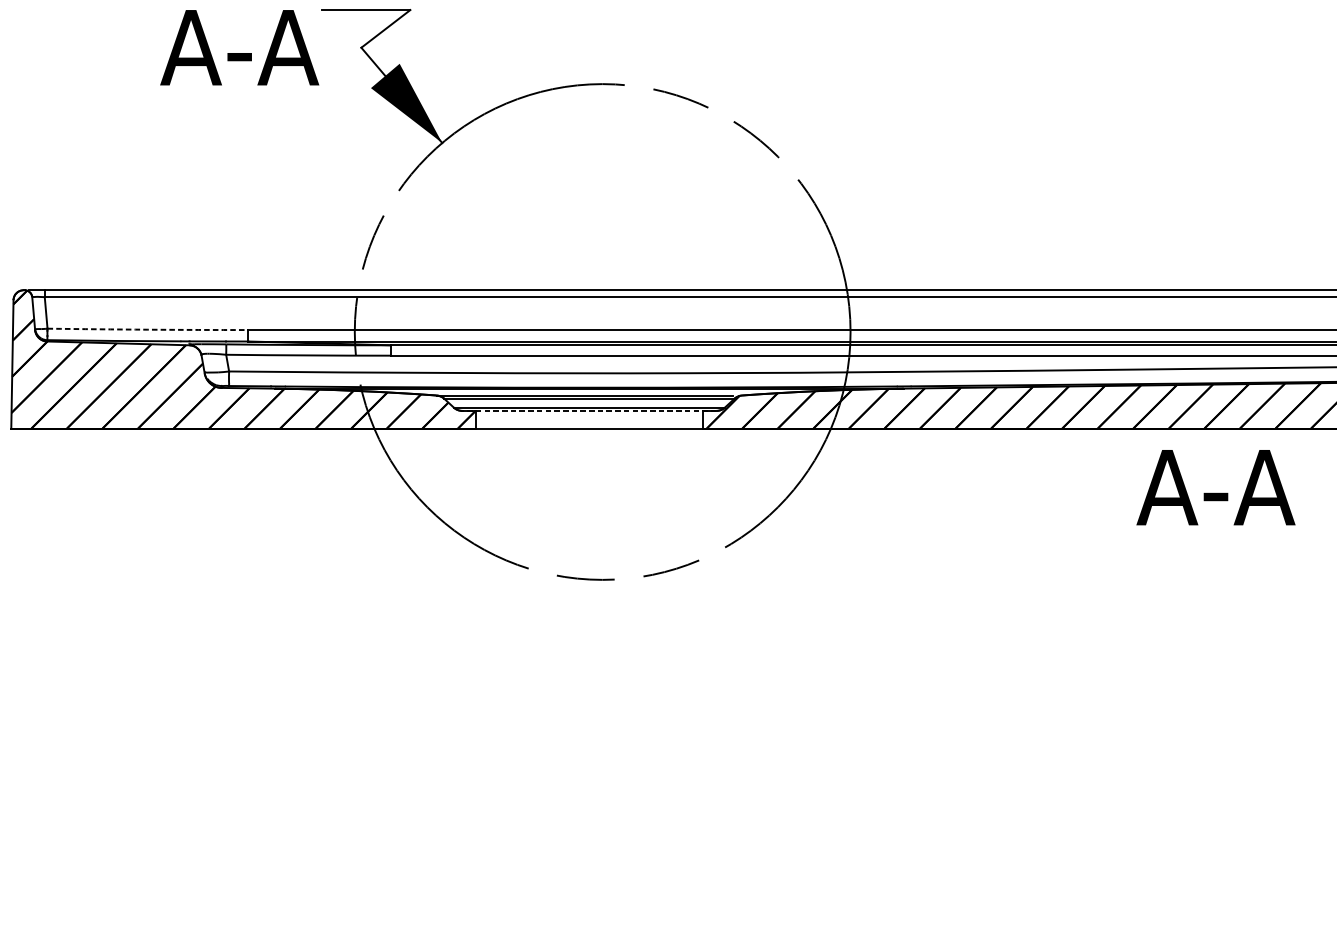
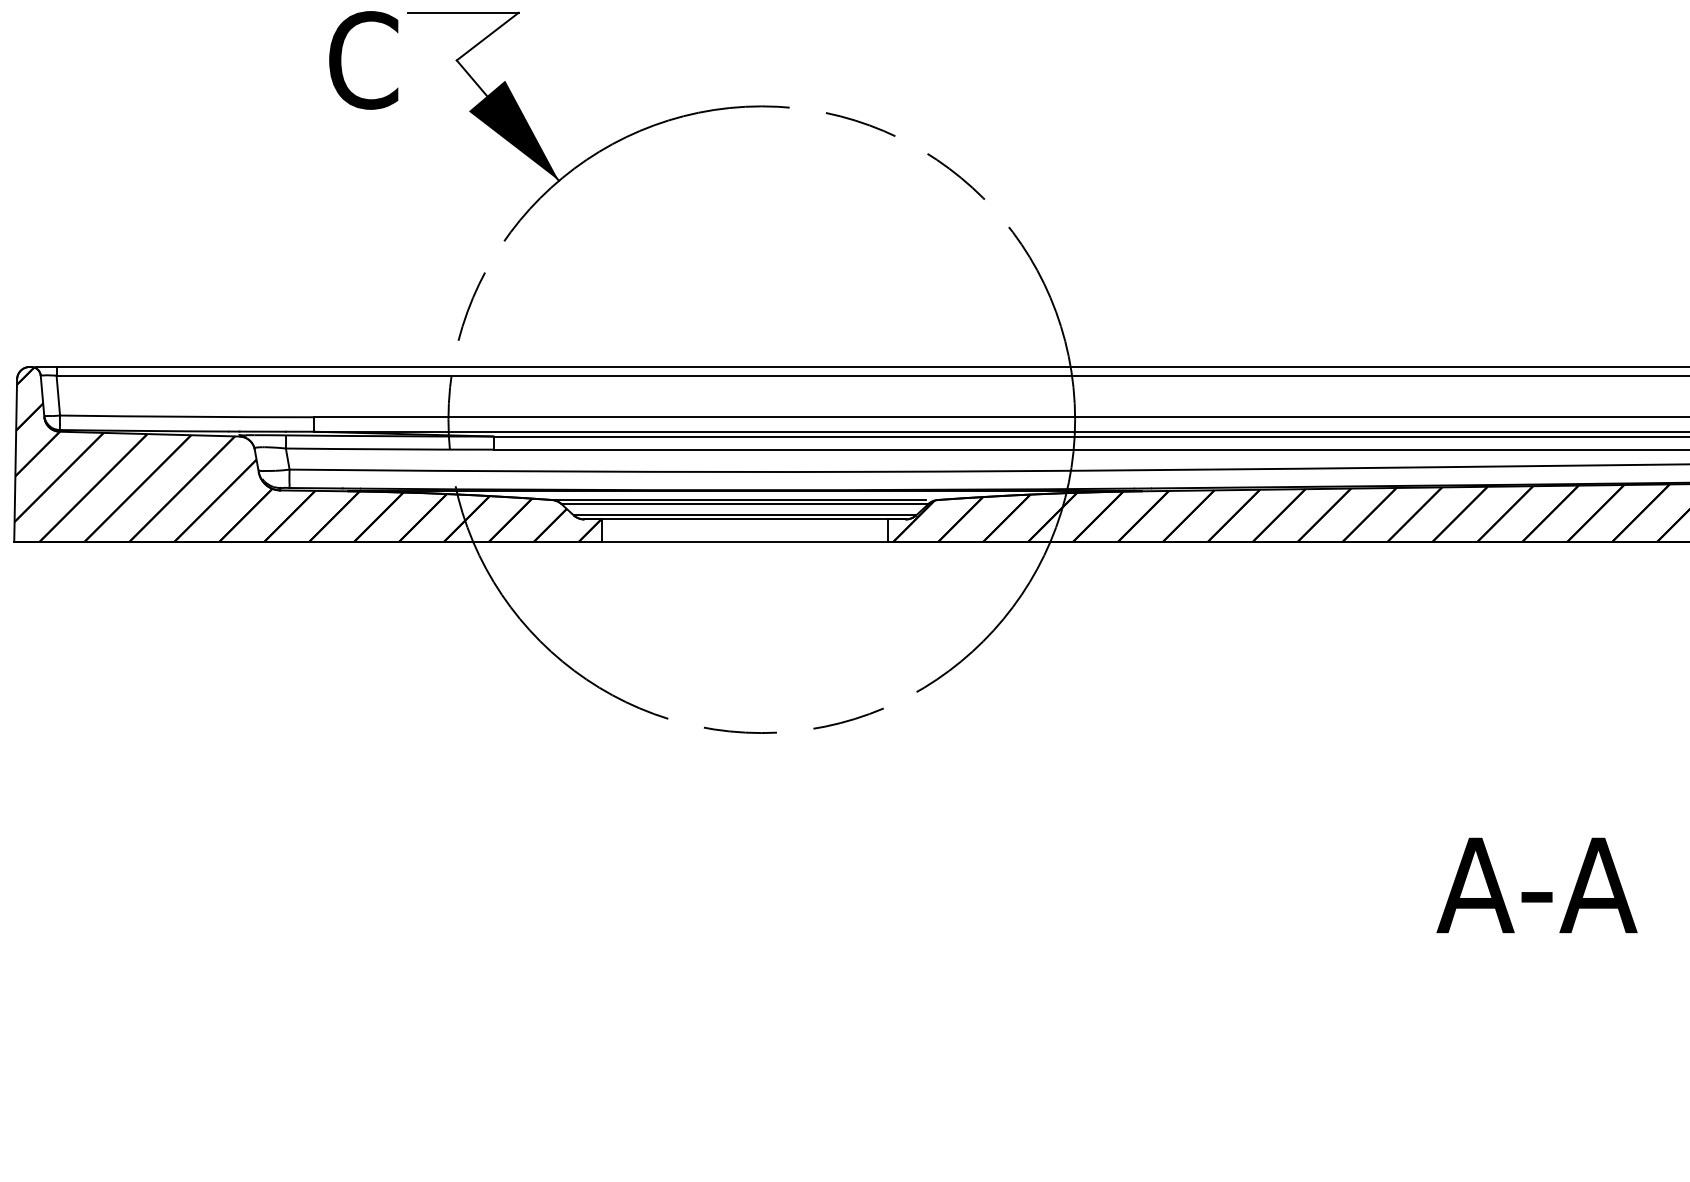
text: (239, 47) -> (302, 60), A-A -> C
arc: (147, 329) -> (186, 416), dashed -> solid
line: (589, 410) -> (745, 519), dashed -> solid
text: (1215, 487) -> (1536, 885), moved

